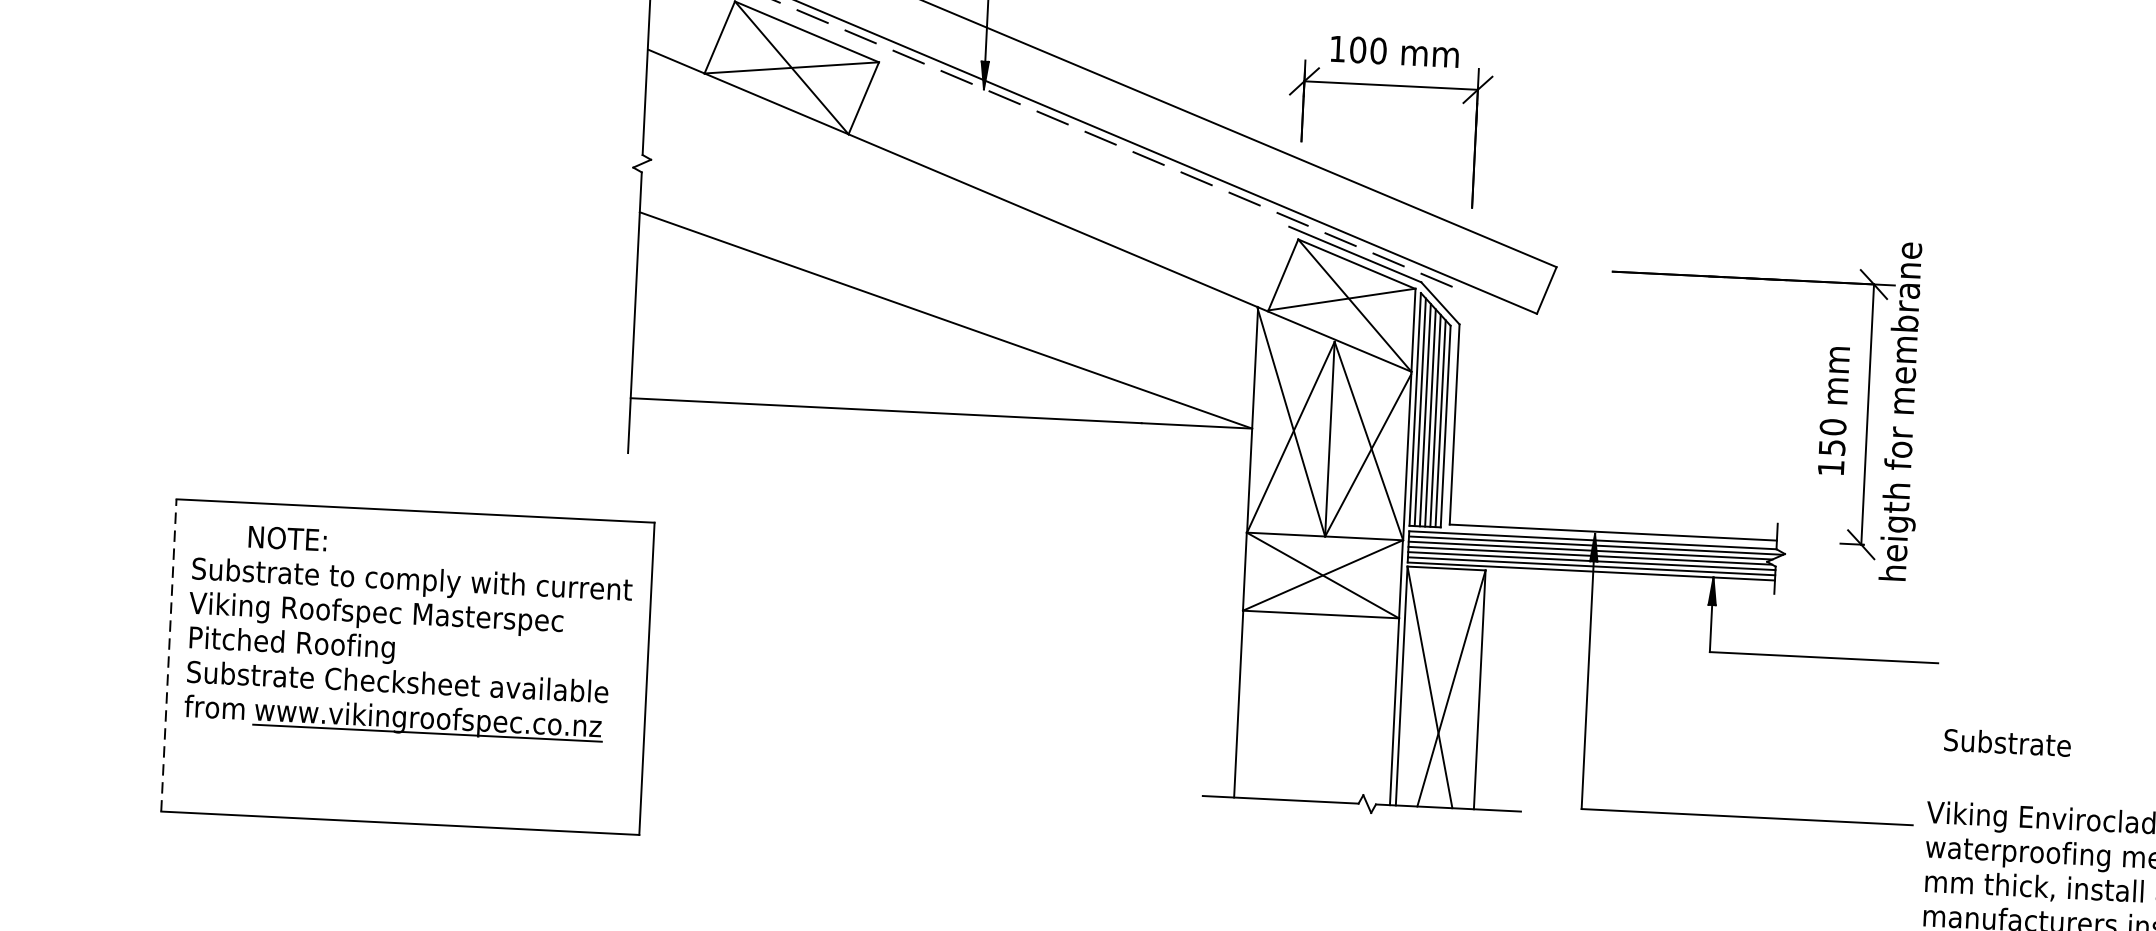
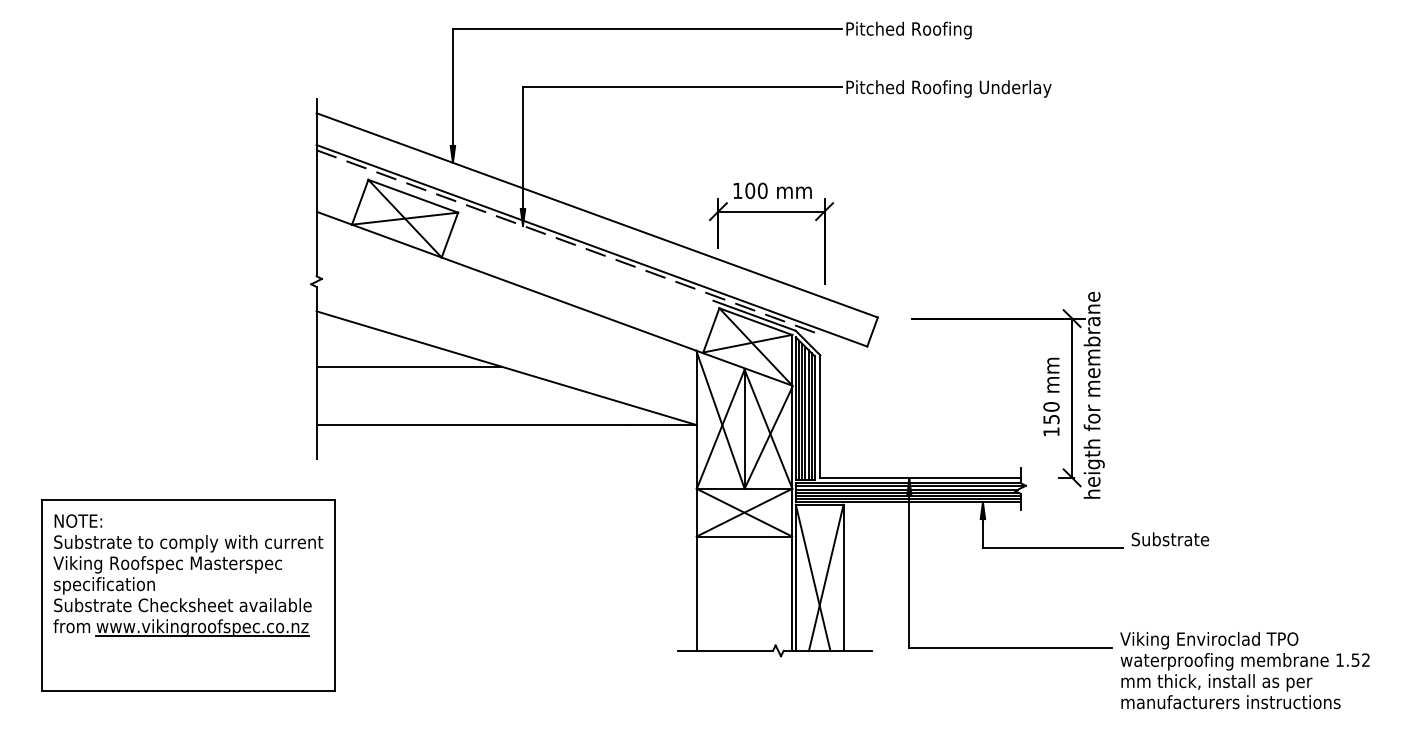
line: (785, 309) -> (408, 366), added
text: (287, 537) -> (78, 520), moved
text: (290, 644) -> (116, 585), Pitched Roofing -> specification
line: (169, 654) -> (42, 595), dashed -> solid
text: (2007, 743) -> (1170, 539), moved

